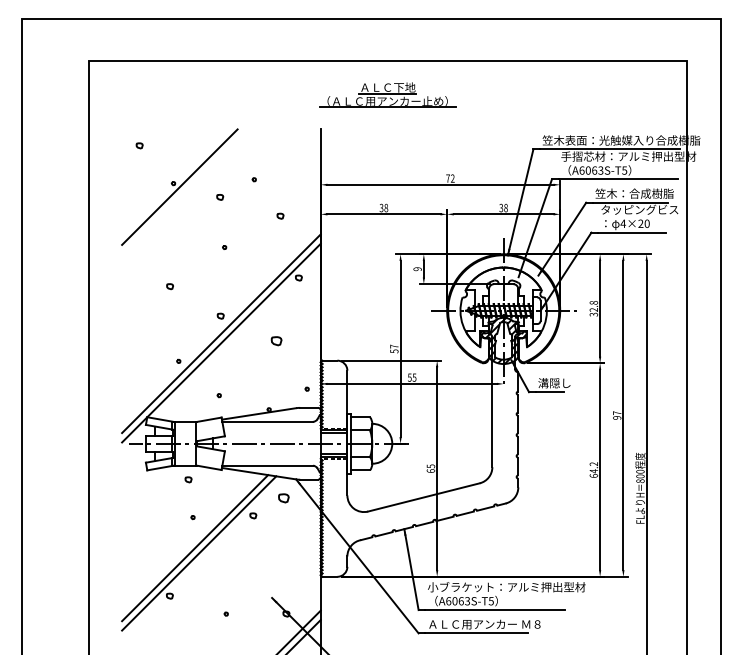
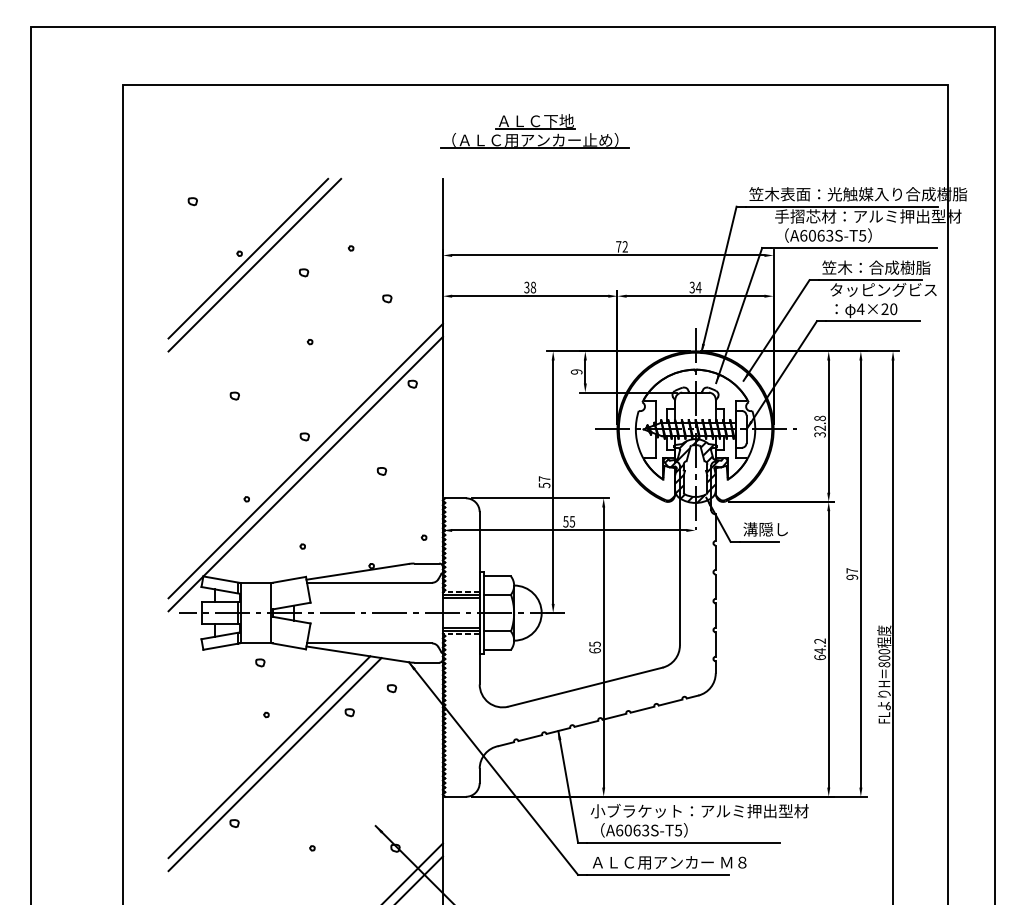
line: (184, 191) -> (254, 264), added
text: (505, 208) -> (698, 287), 38 -> 34
part: (276, 341) -> (381, 471), size x0.62
part: (283, 498) -> (391, 688), size x0.62

